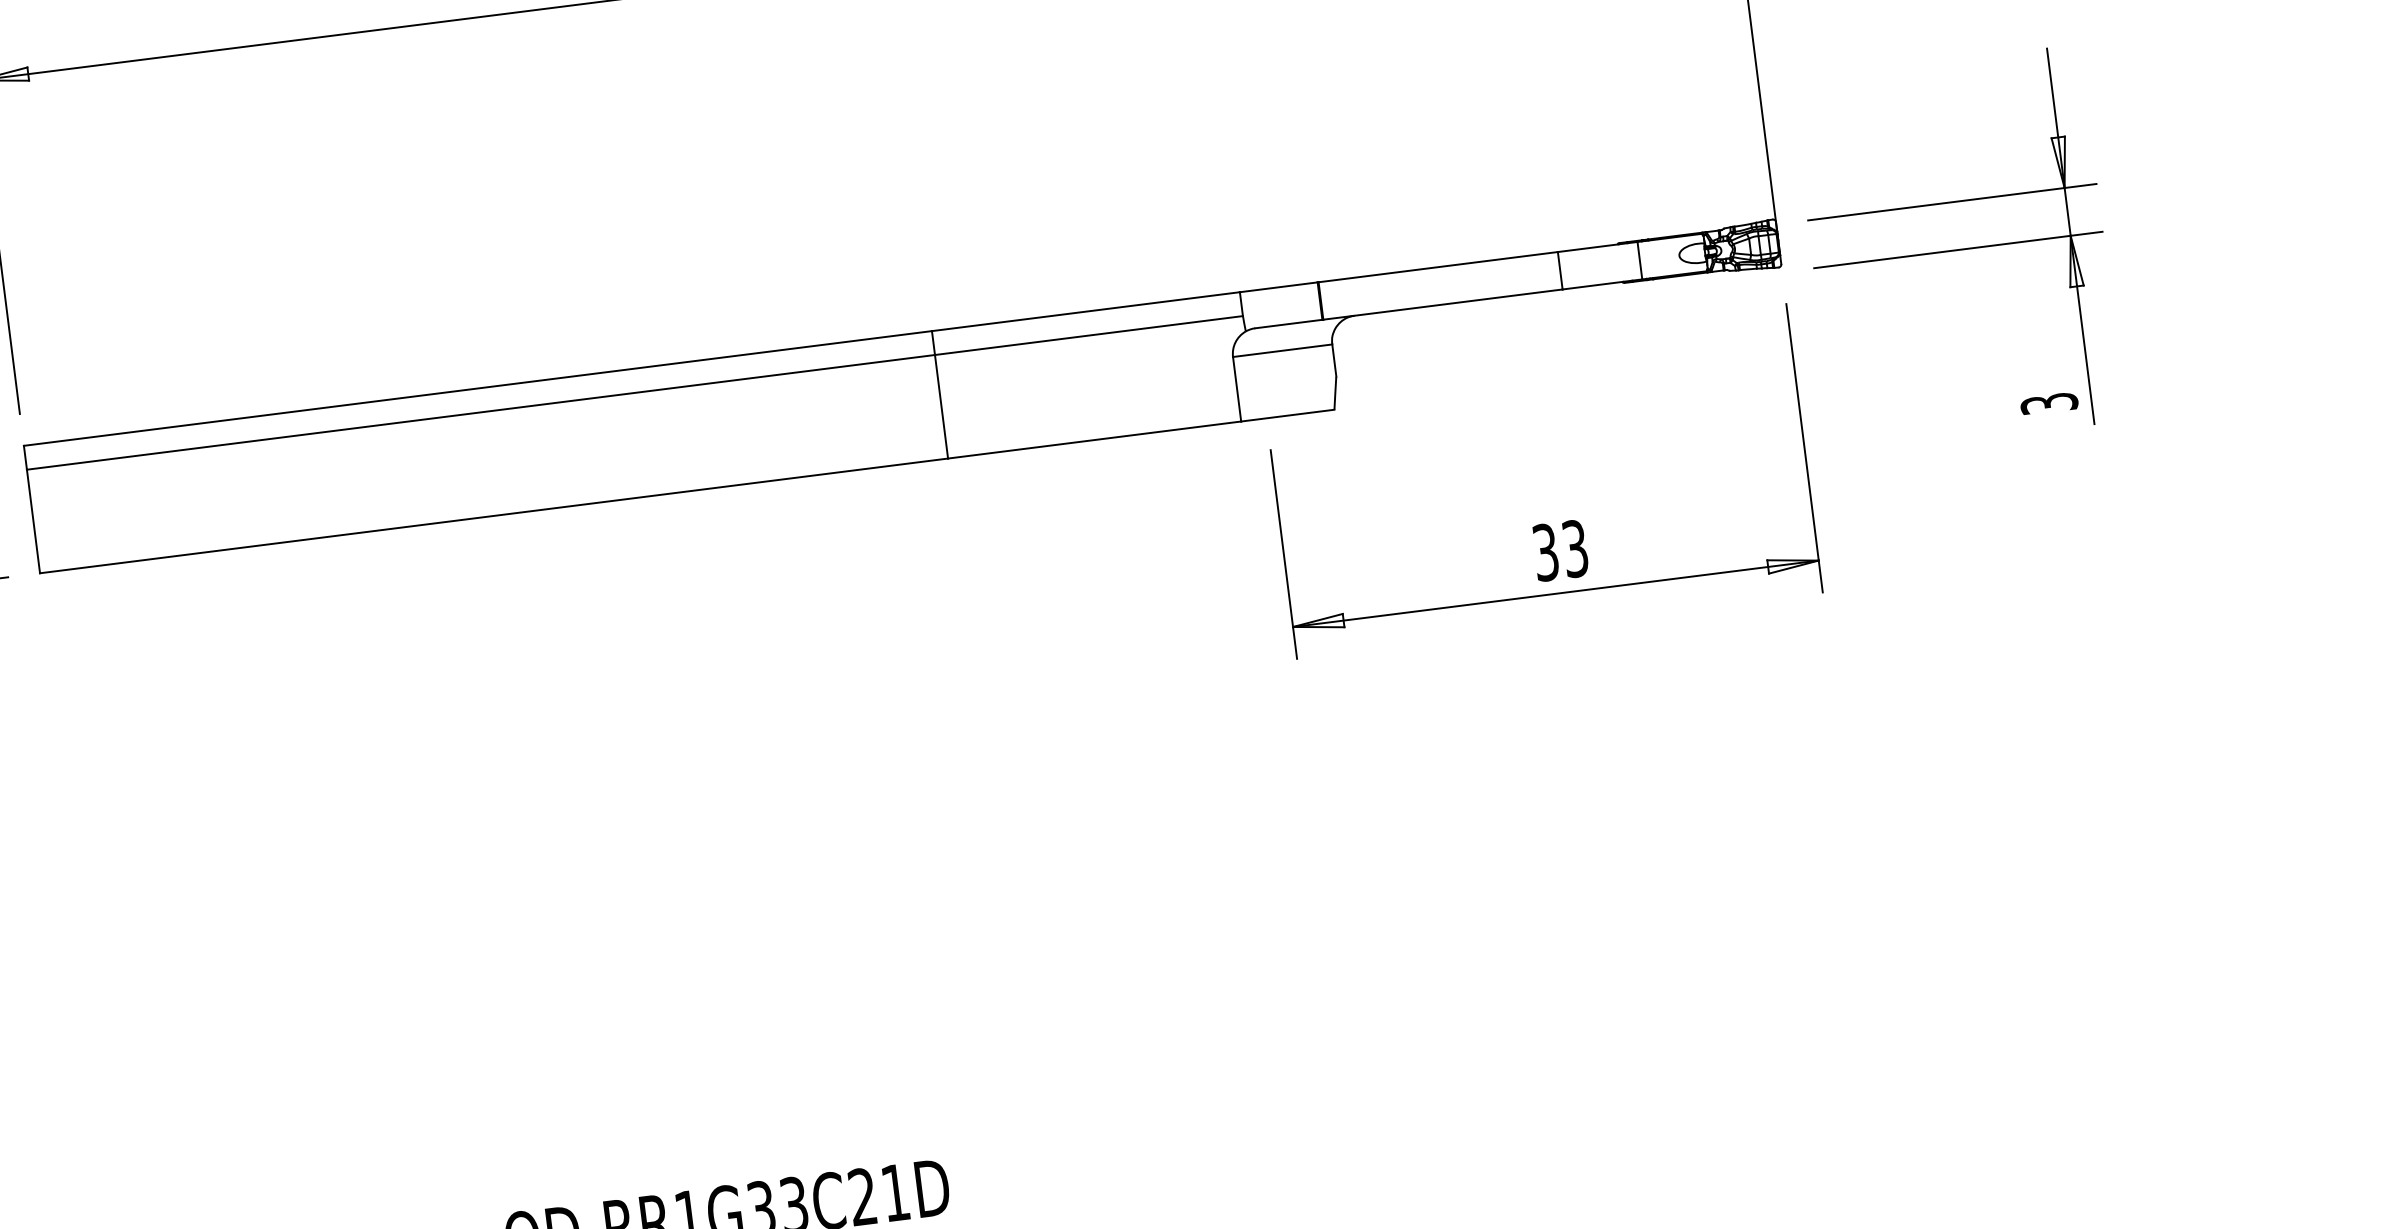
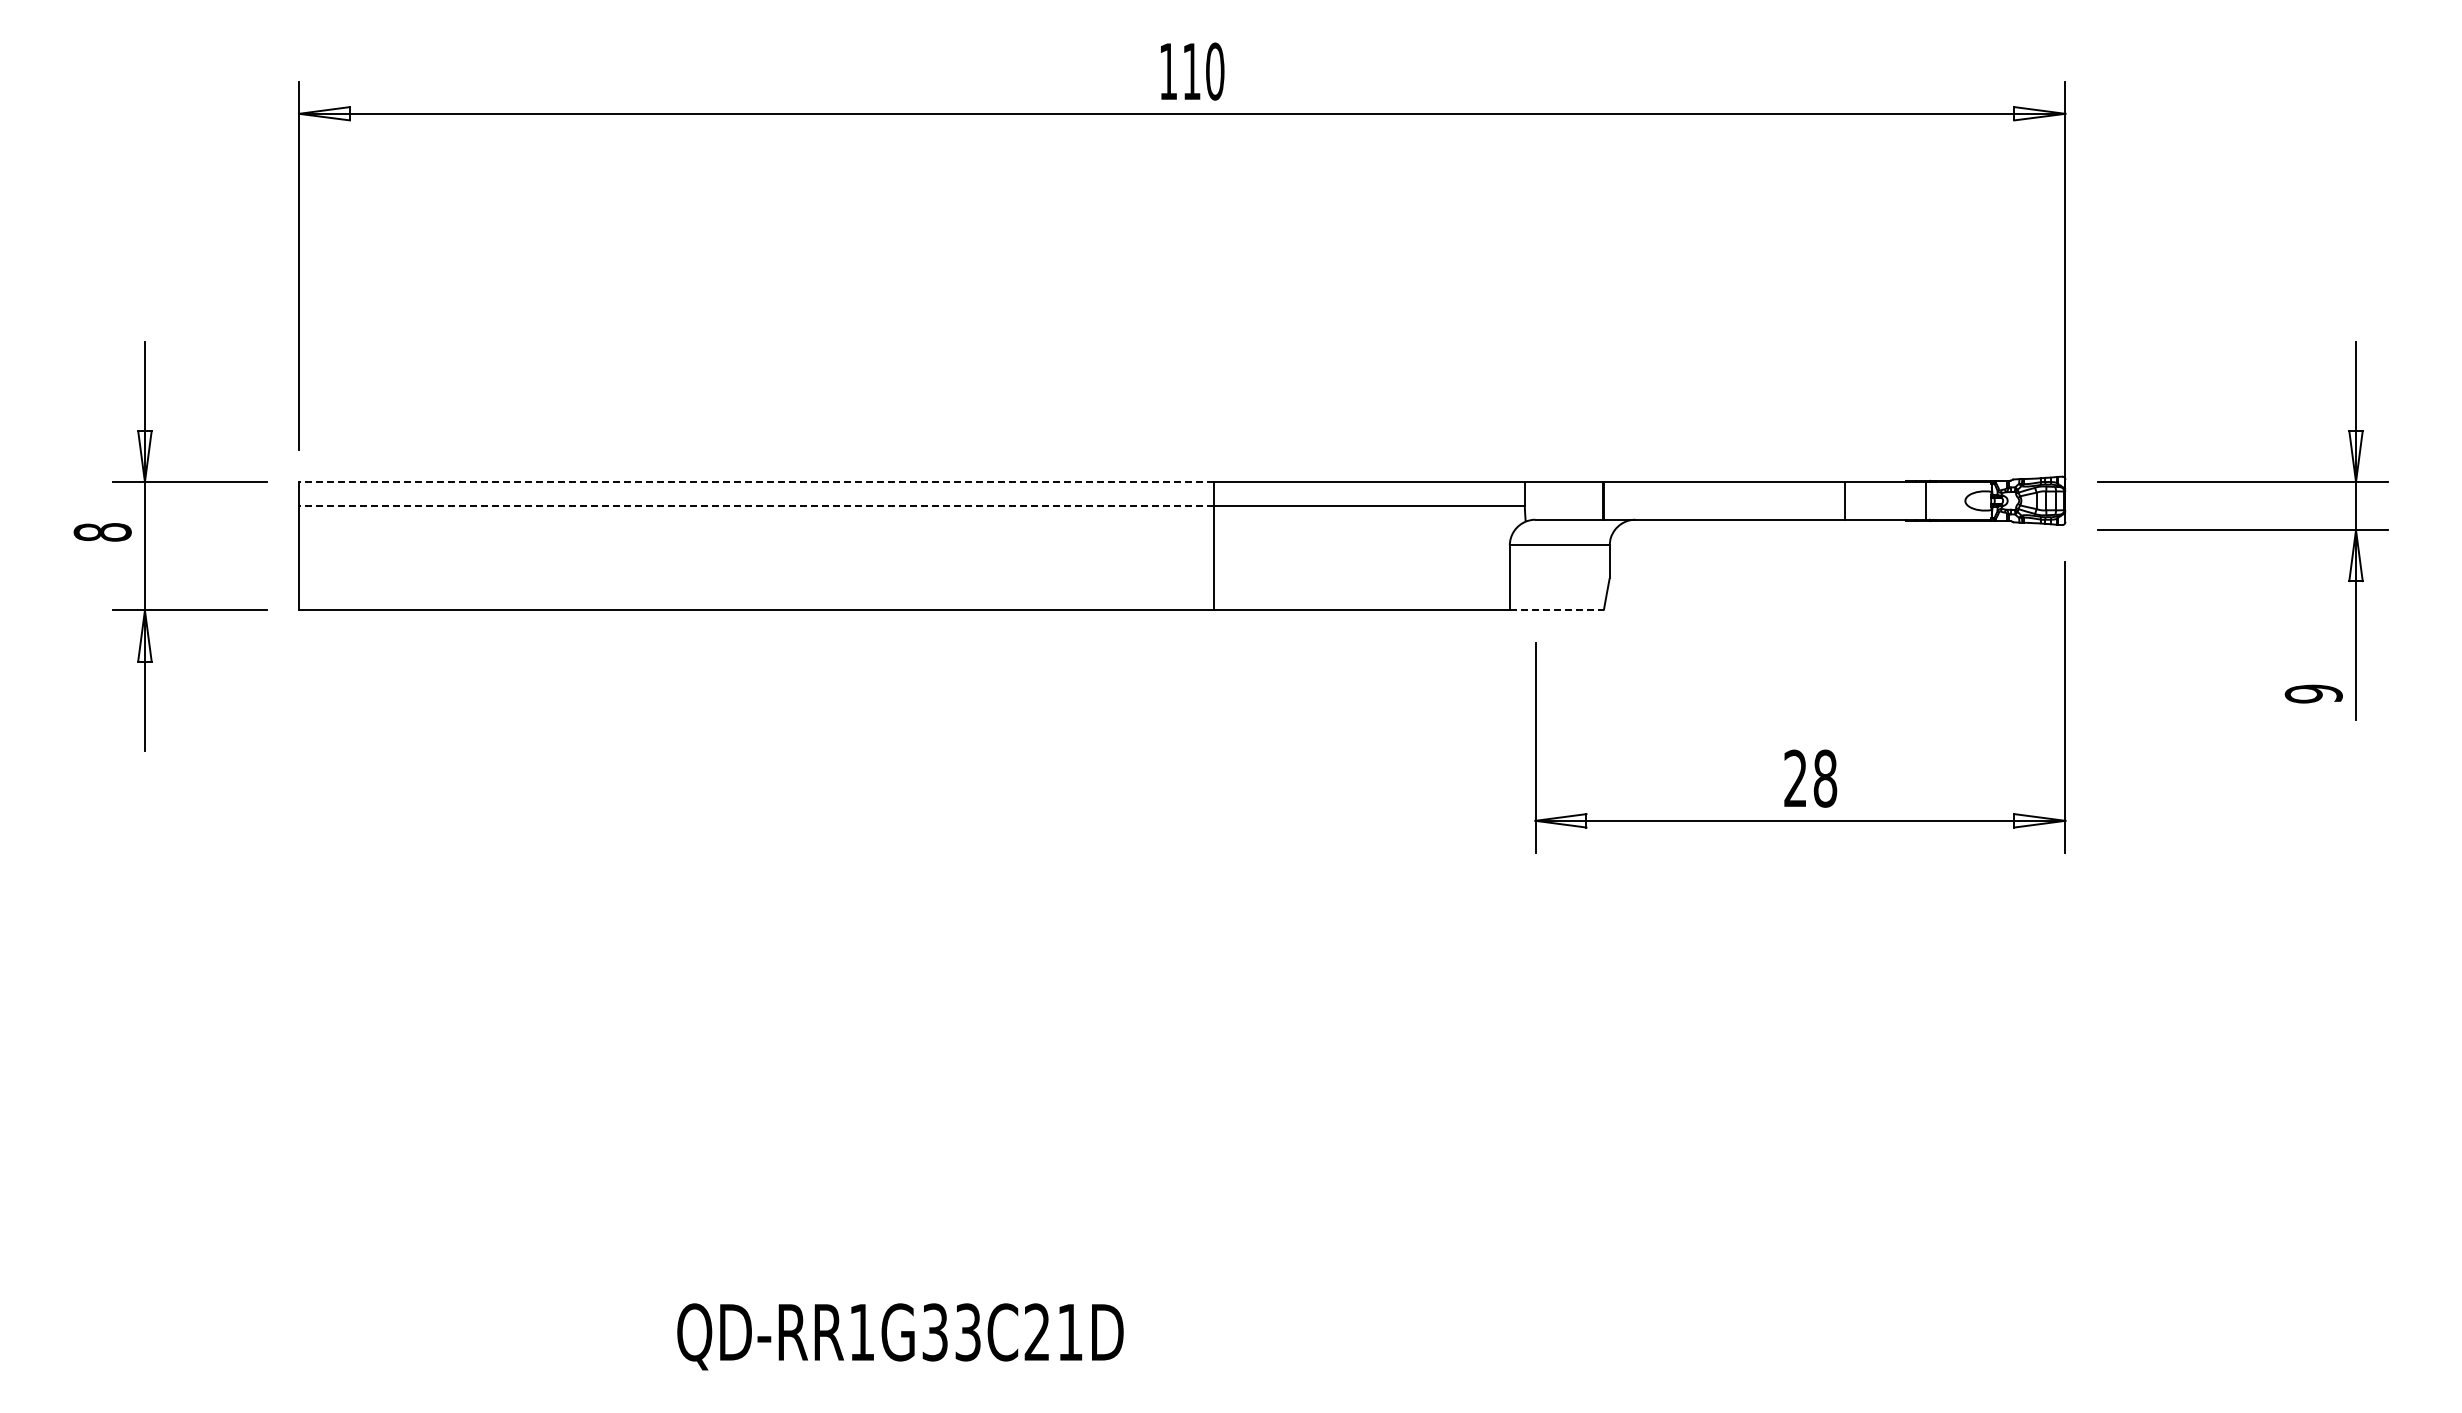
line: (477, 388) -> (756, 482), solid -> dashed
text: (2048, 403) -> (2313, 693), 3 -> 9
line: (480, 412) -> (756, 506), solid -> dashed
line: (1287, 415) -> (1556, 610), solid -> dashed
text: (1560, 550) -> (1810, 778), 33 -> 28

